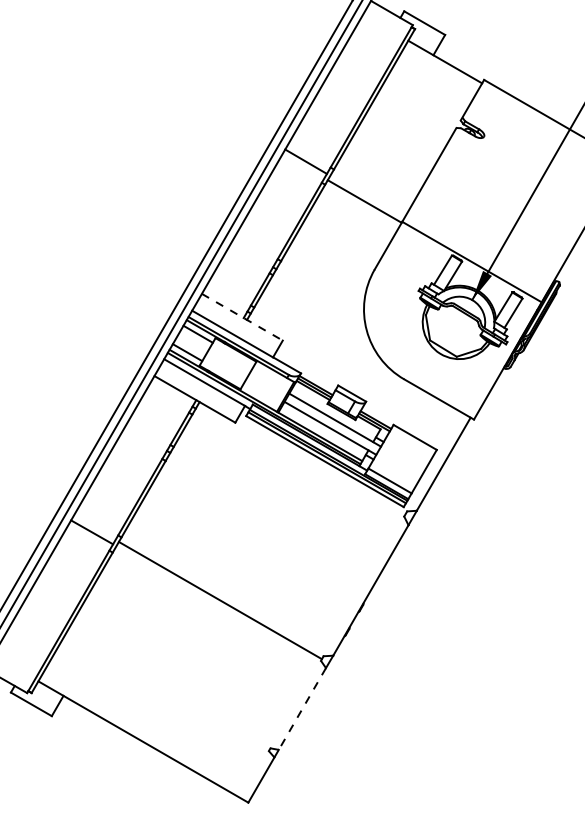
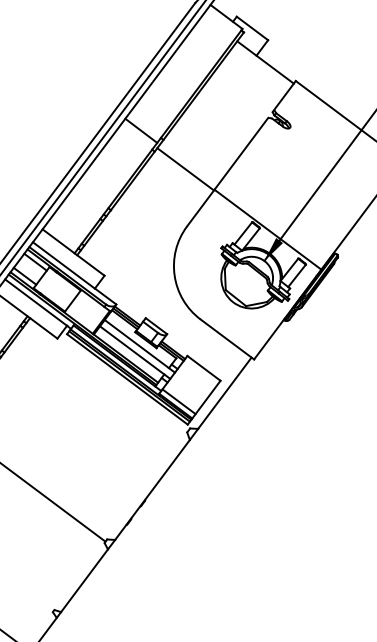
line: (242, 317) -> (73, 252), dashed -> solid
line: (302, 709) -> (84, 581), dashed -> solid

